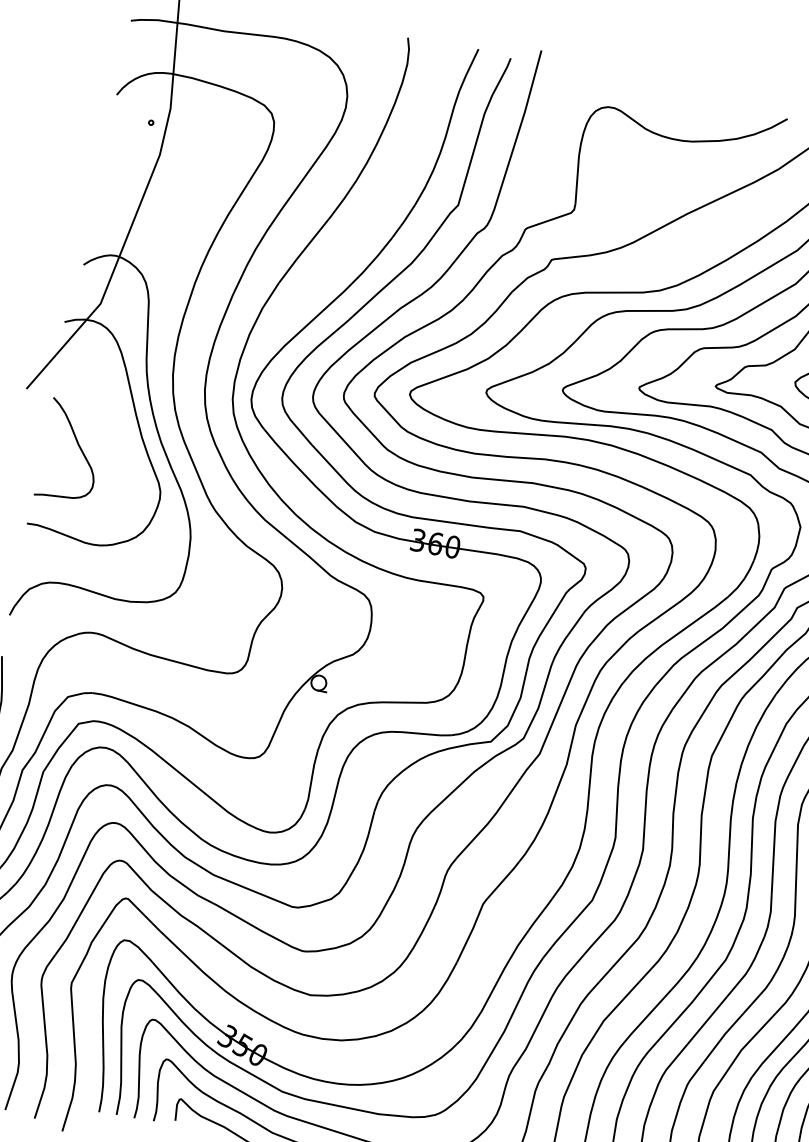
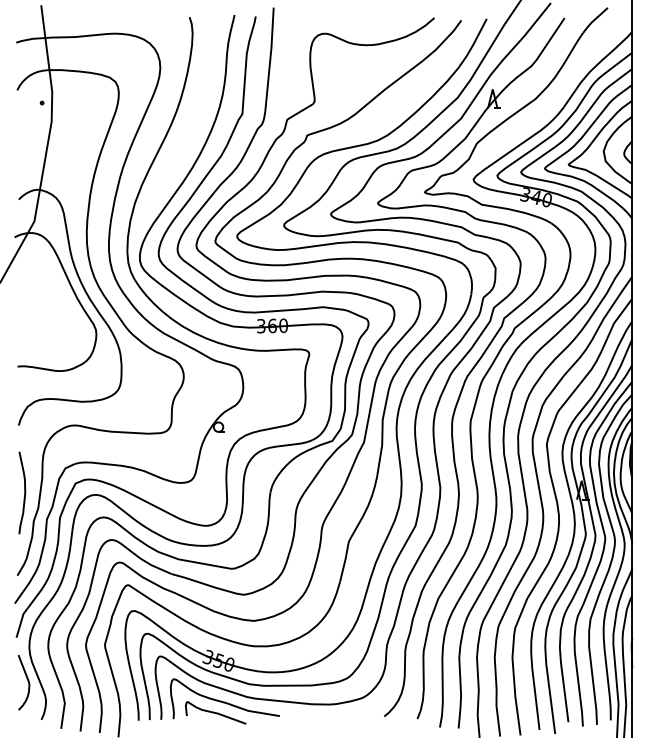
curve: (78, 448) -> (39, 313), removed

